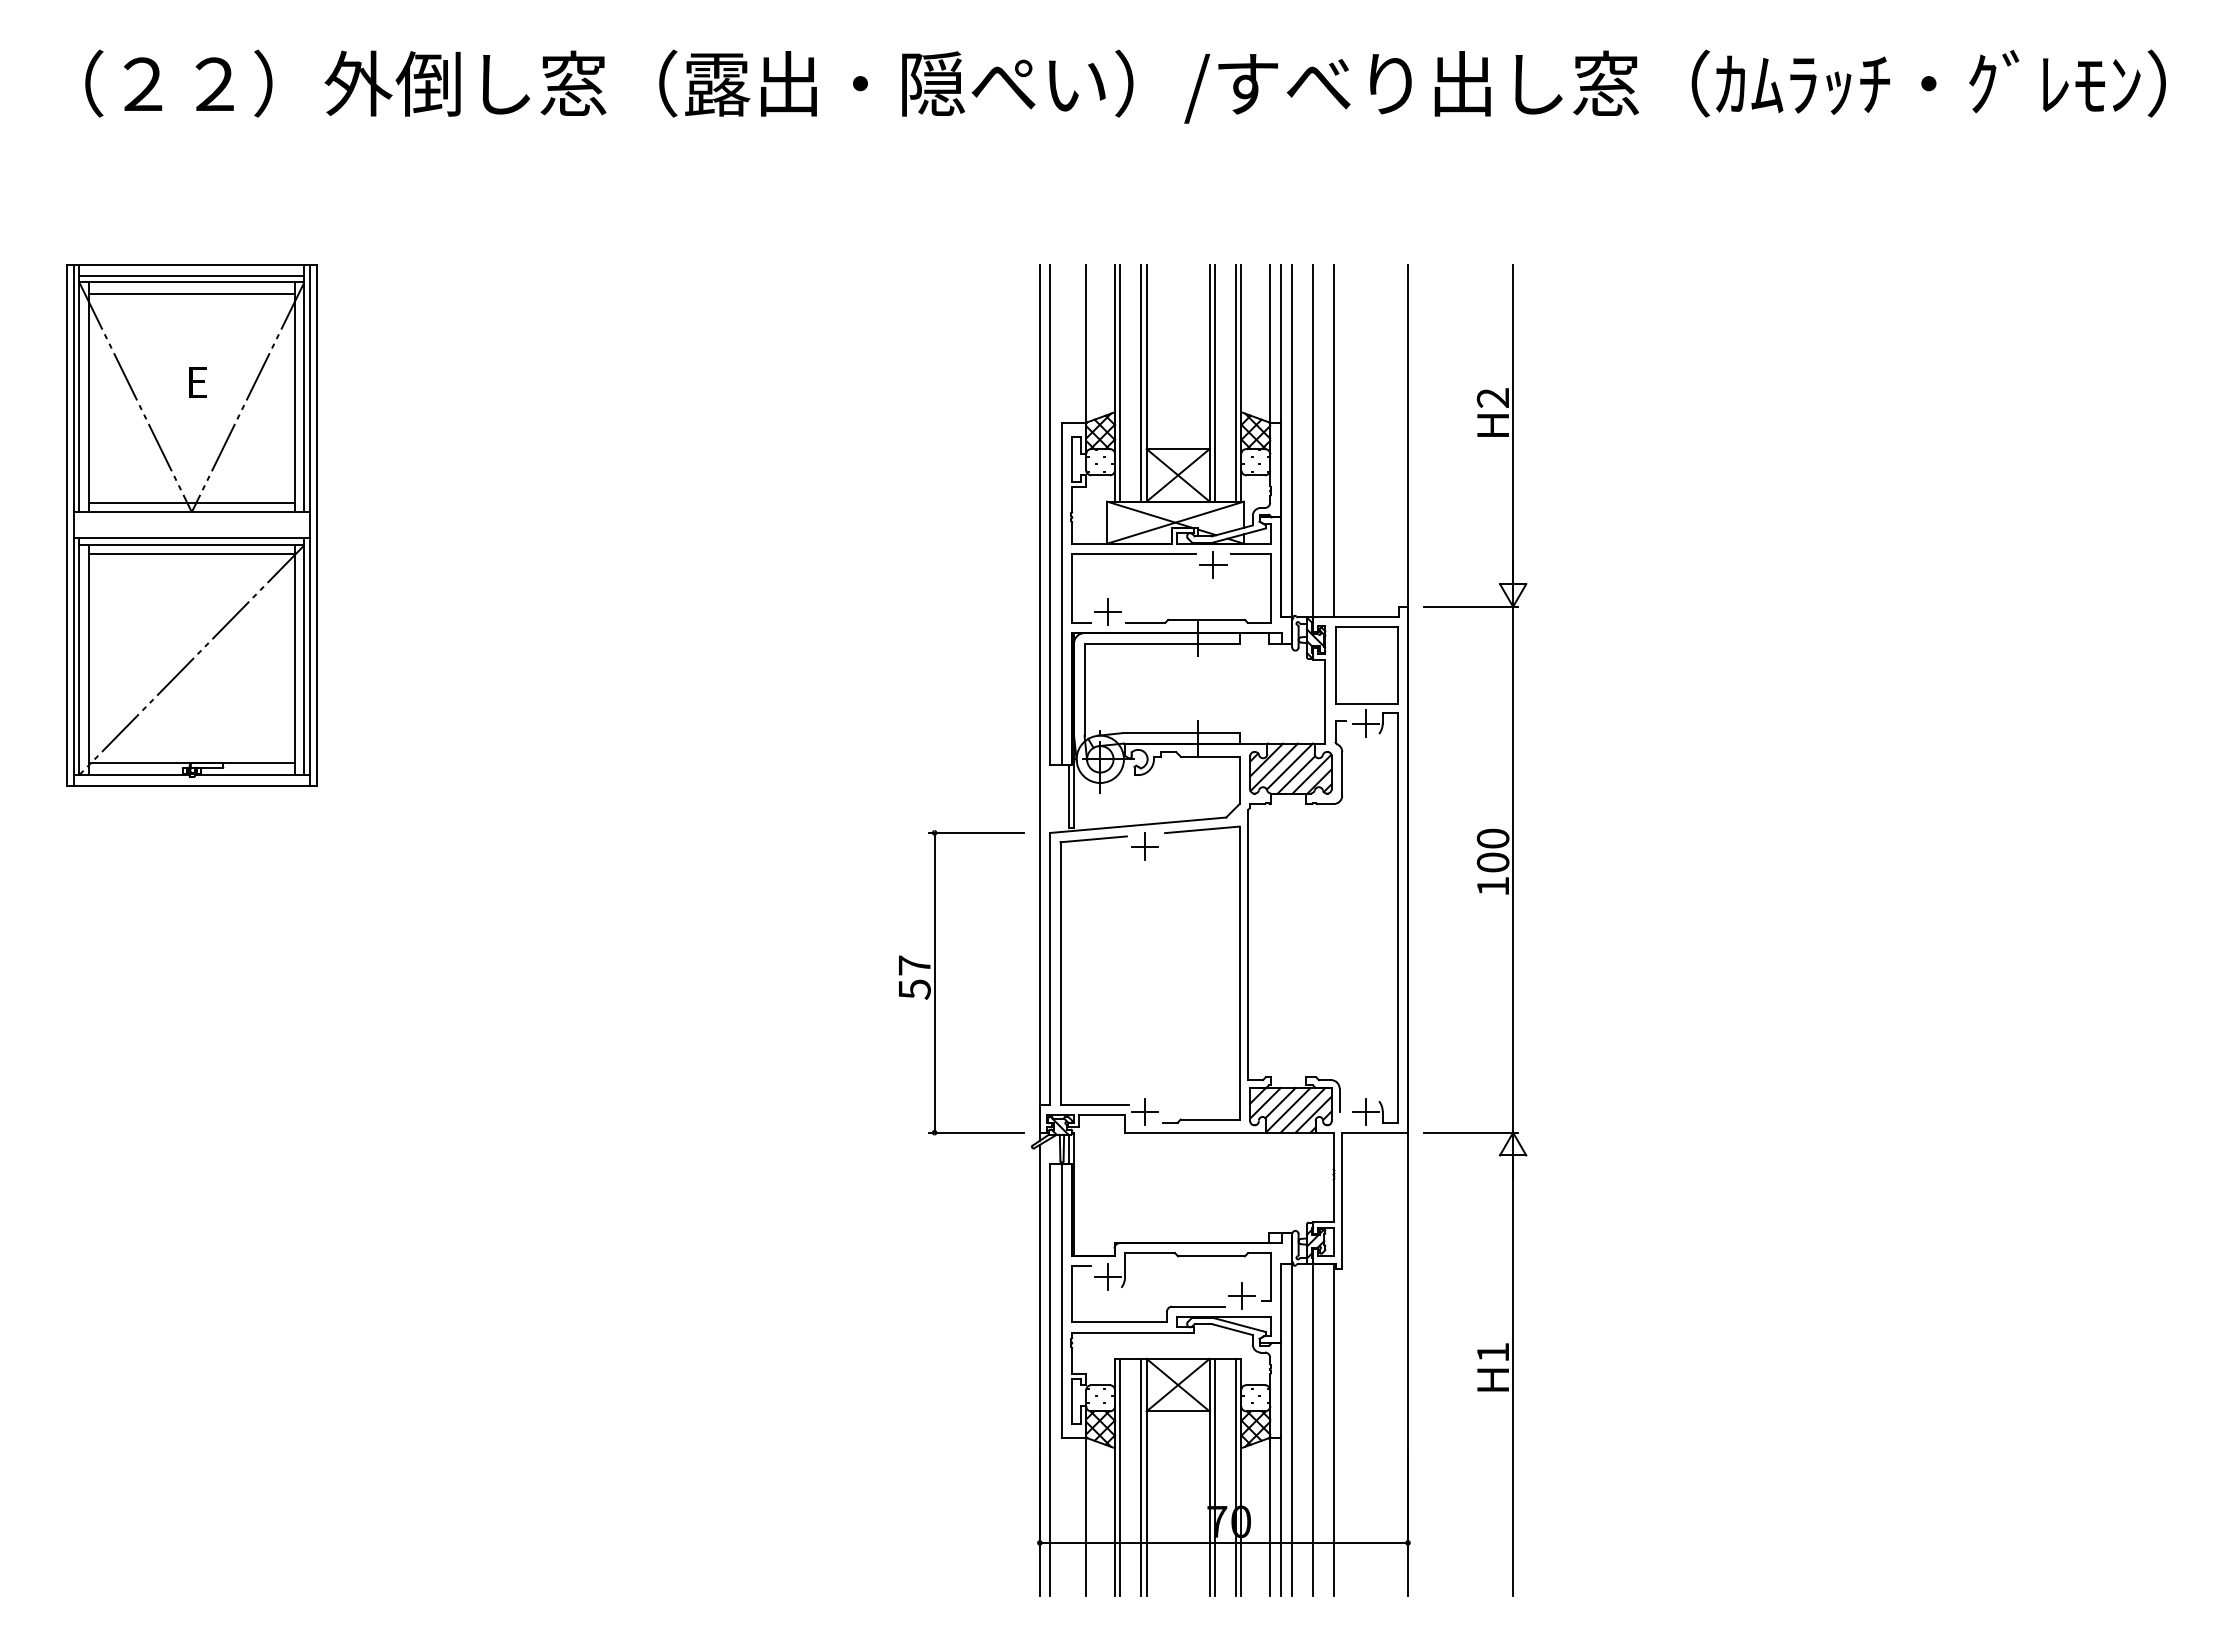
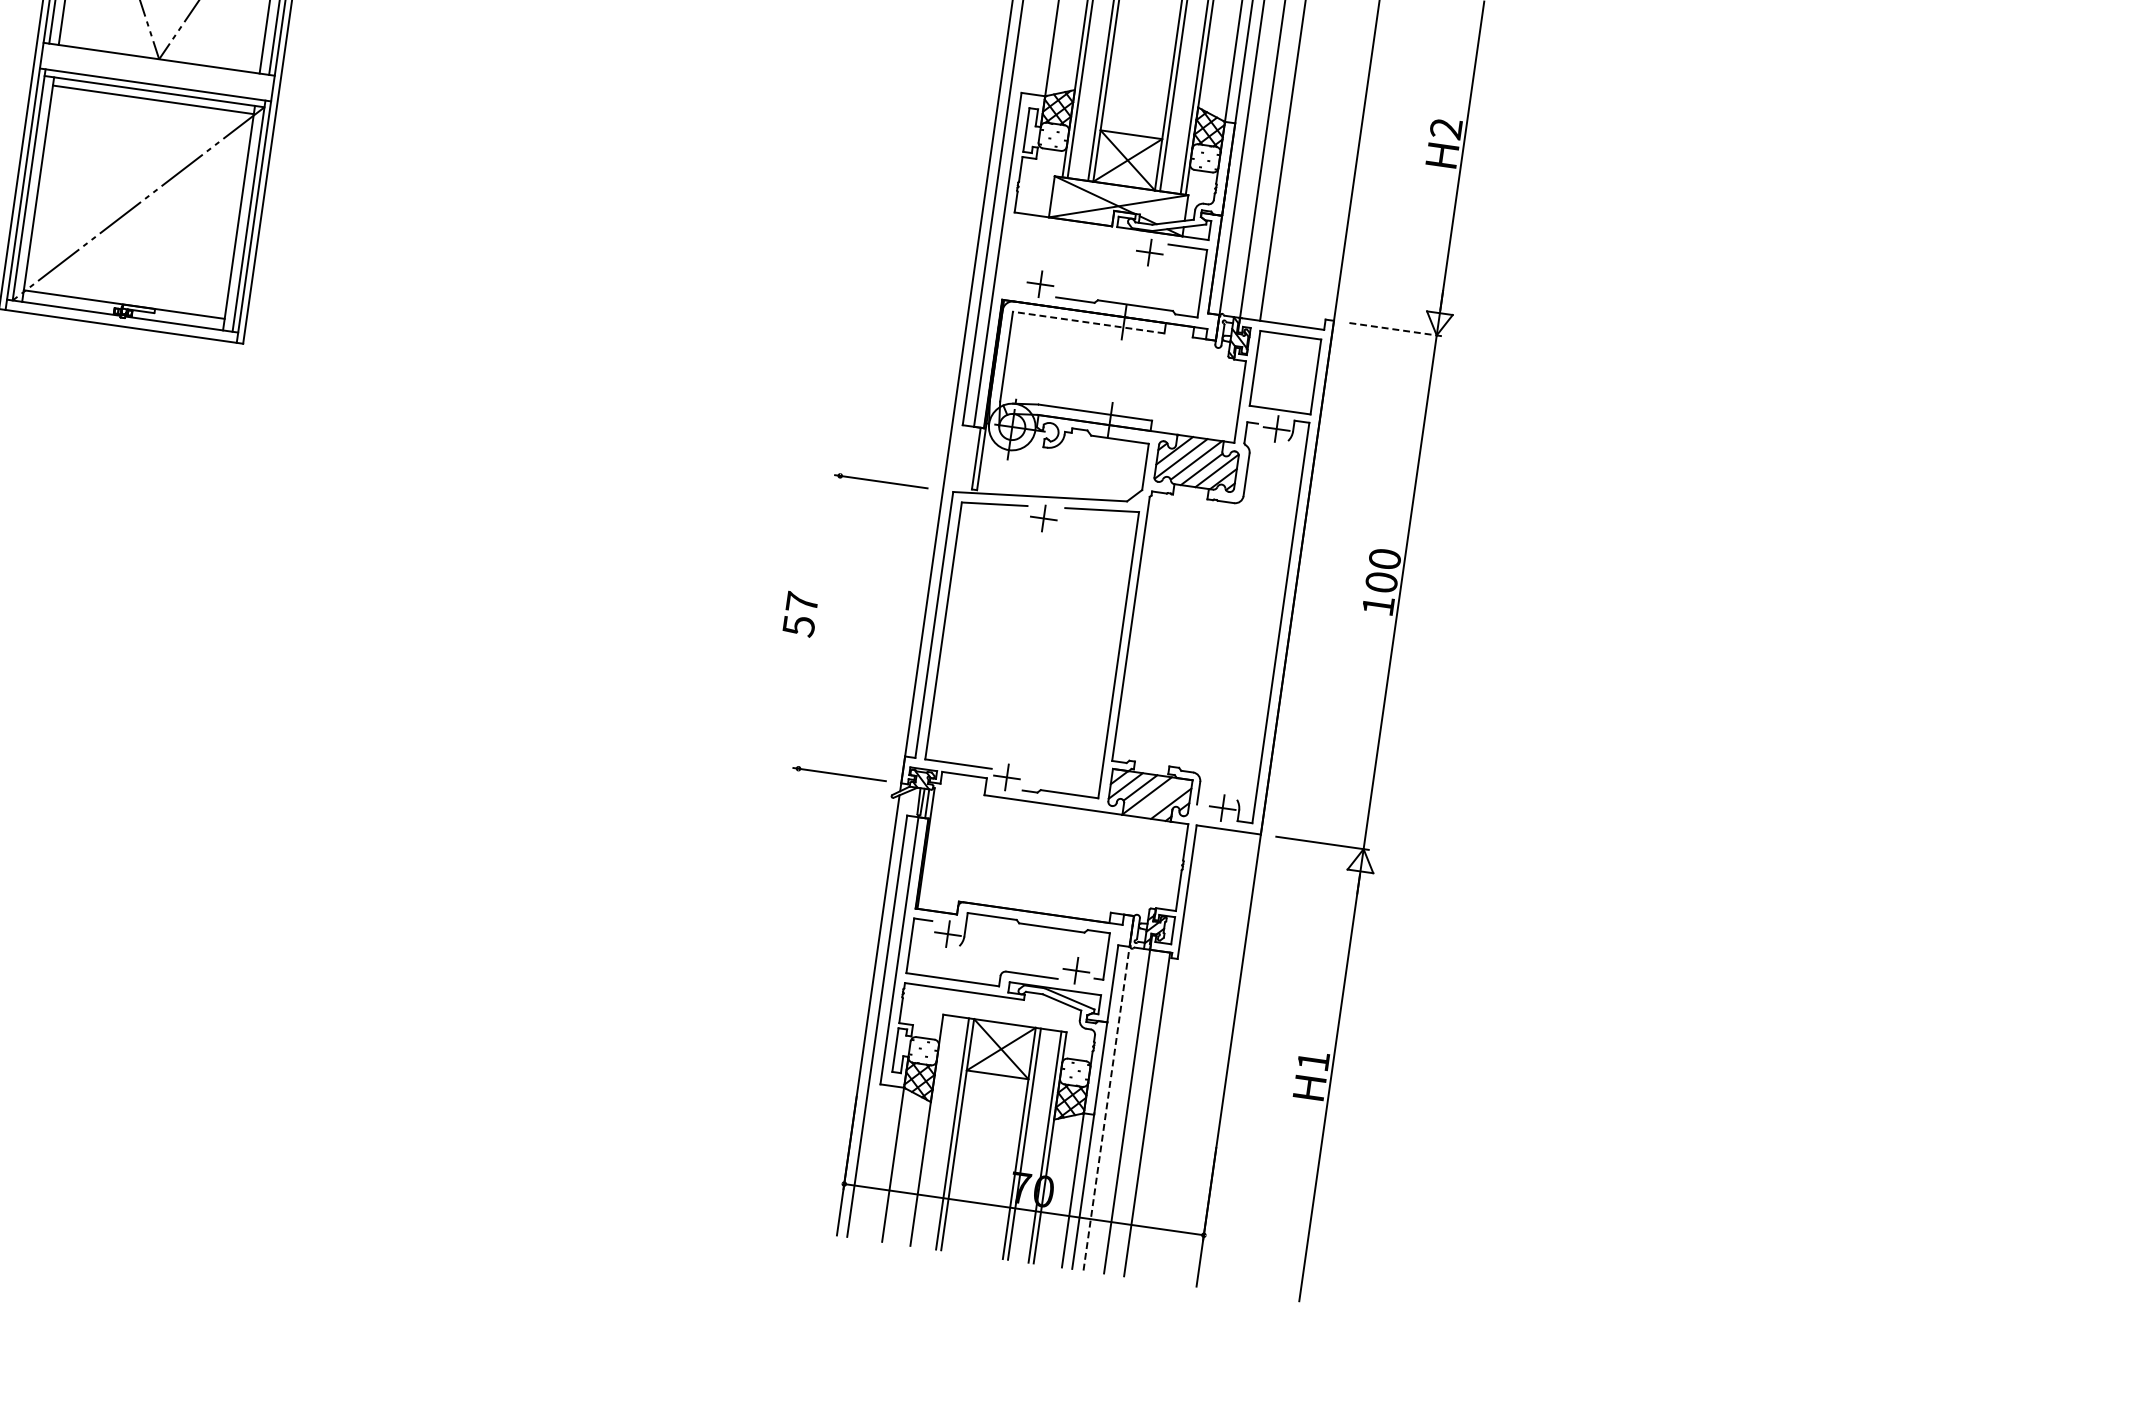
line: (191, 502) -> (160, 49), removed
part: (1133, 554) -> (1073, 231), removed
line: (1471, 606) -> (1396, 329), solid -> dashed
line: (1162, 643) -> (1089, 322), solid -> dashed
line: (934, 982) -> (819, 621), removed
line: (1302, 1110) -> (1160, 798), removed
line: (1292, 1413) -> (1109, 1092), solid -> dashed
line: (1120, 1476) -> (932, 1130), removed

